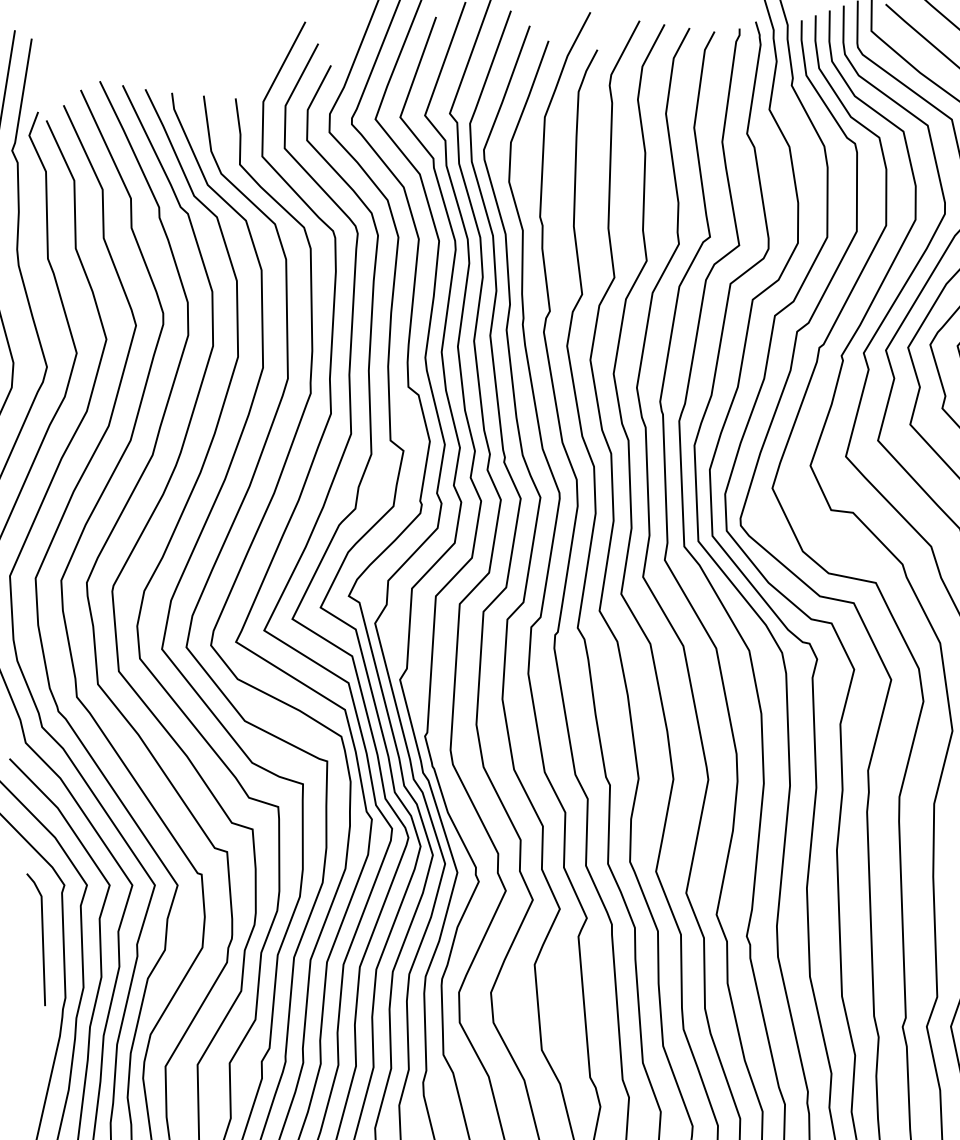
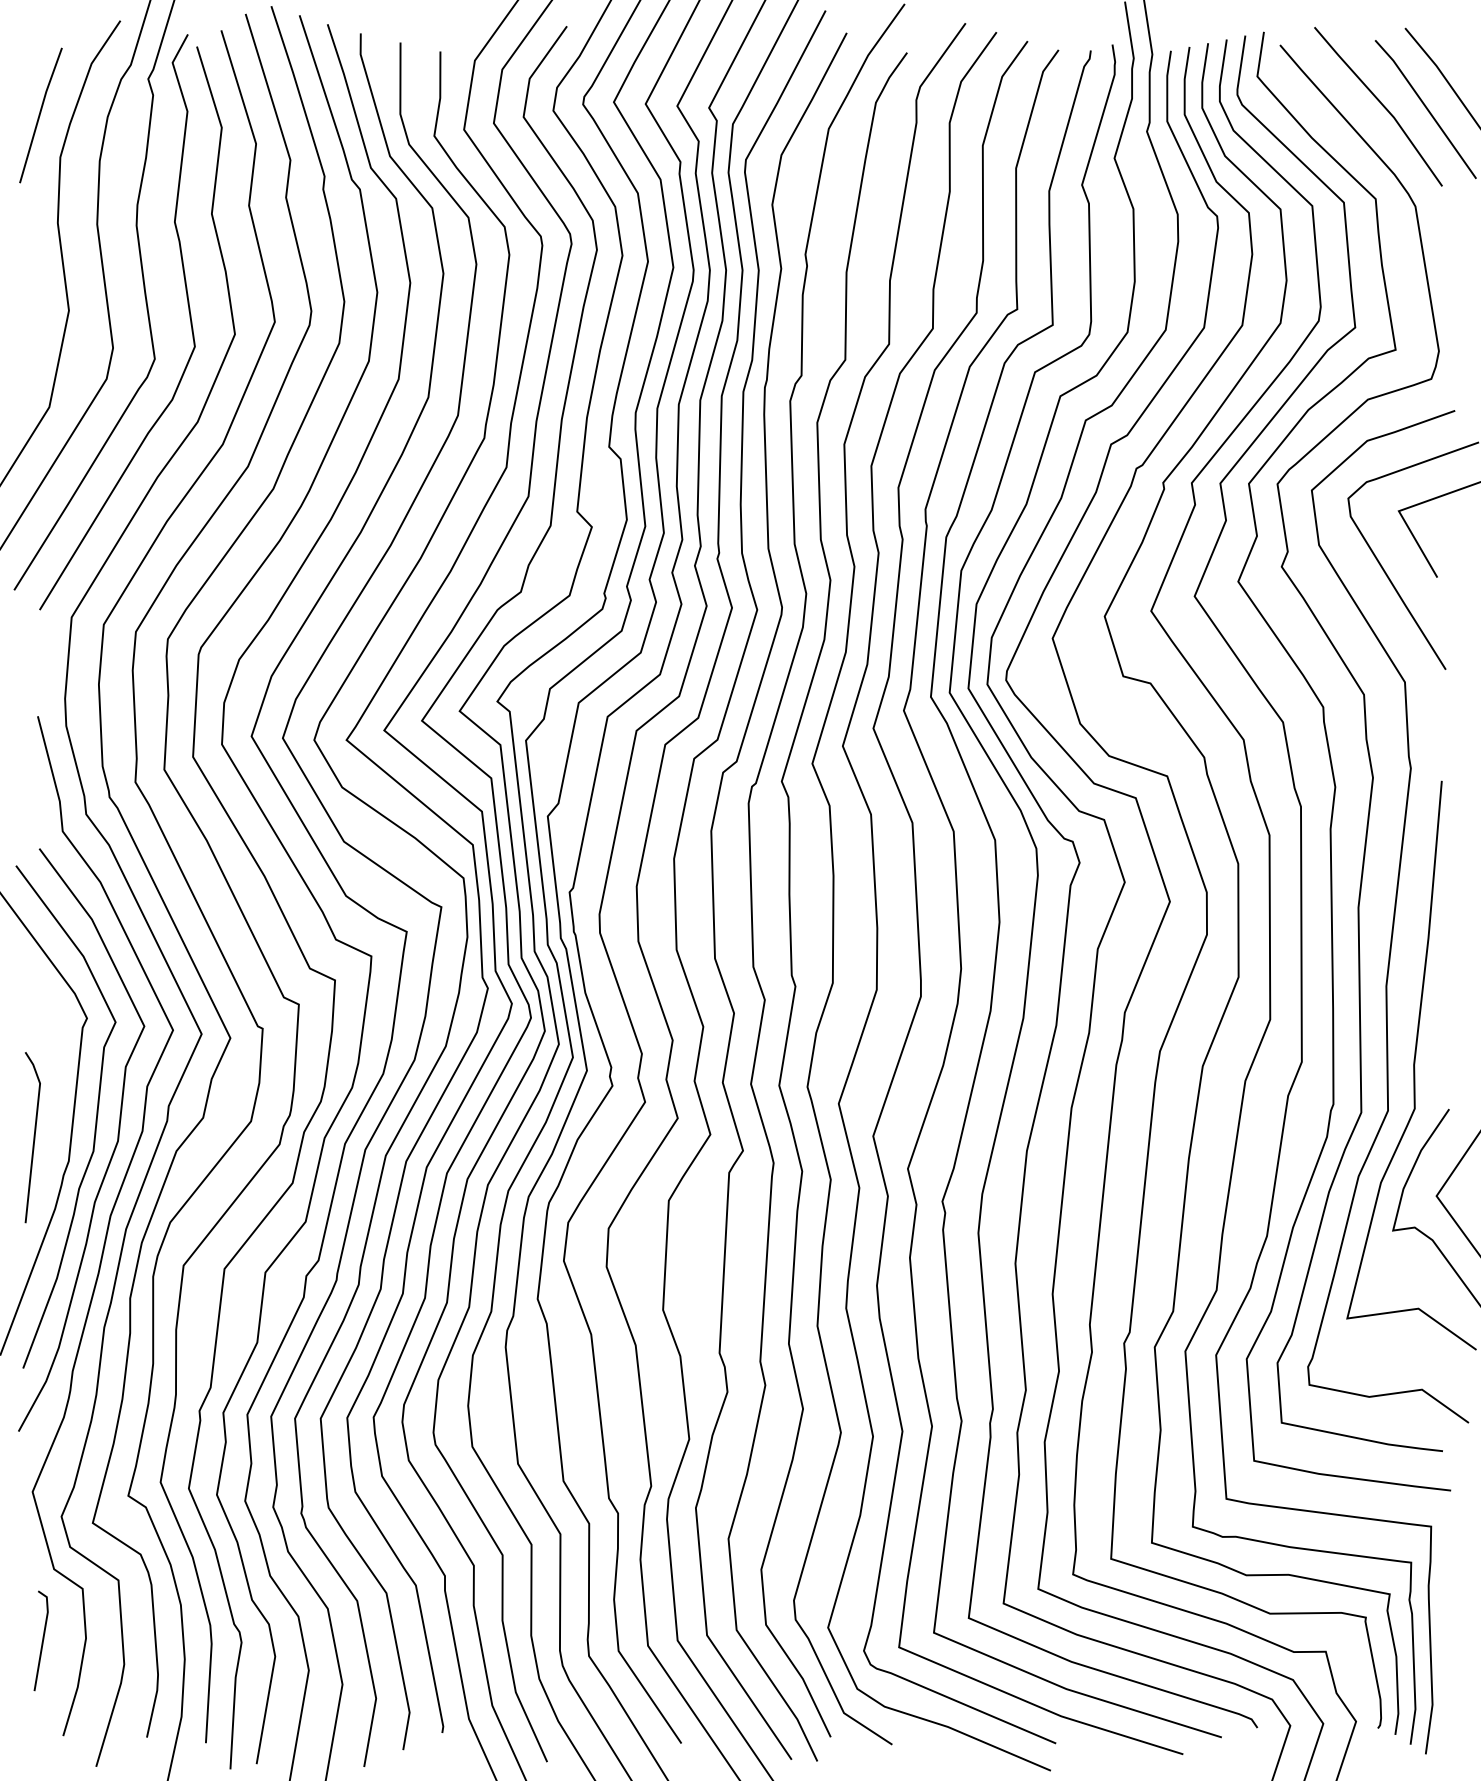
line: (42, 938) -> (33, 1137), moved

